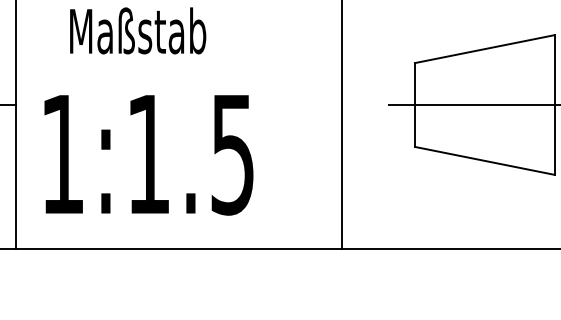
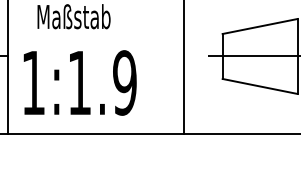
text: (232, 153) -> (124, 82), 1:1.5 -> 1:1.9

